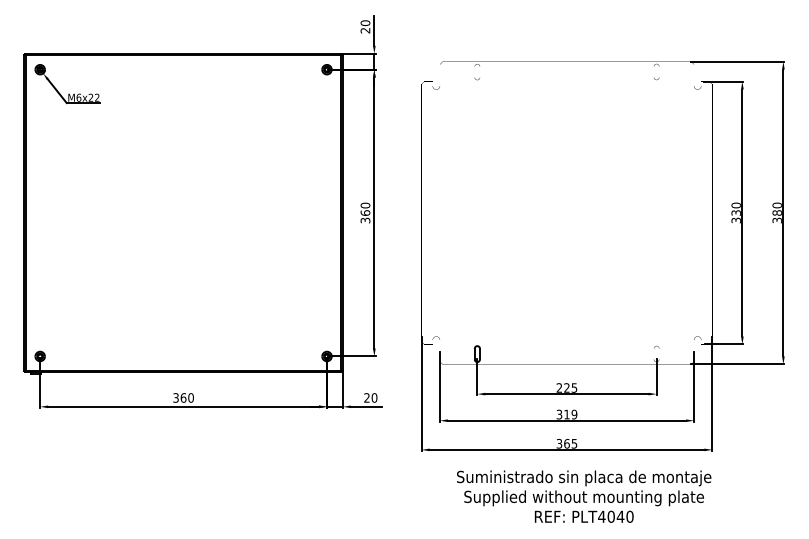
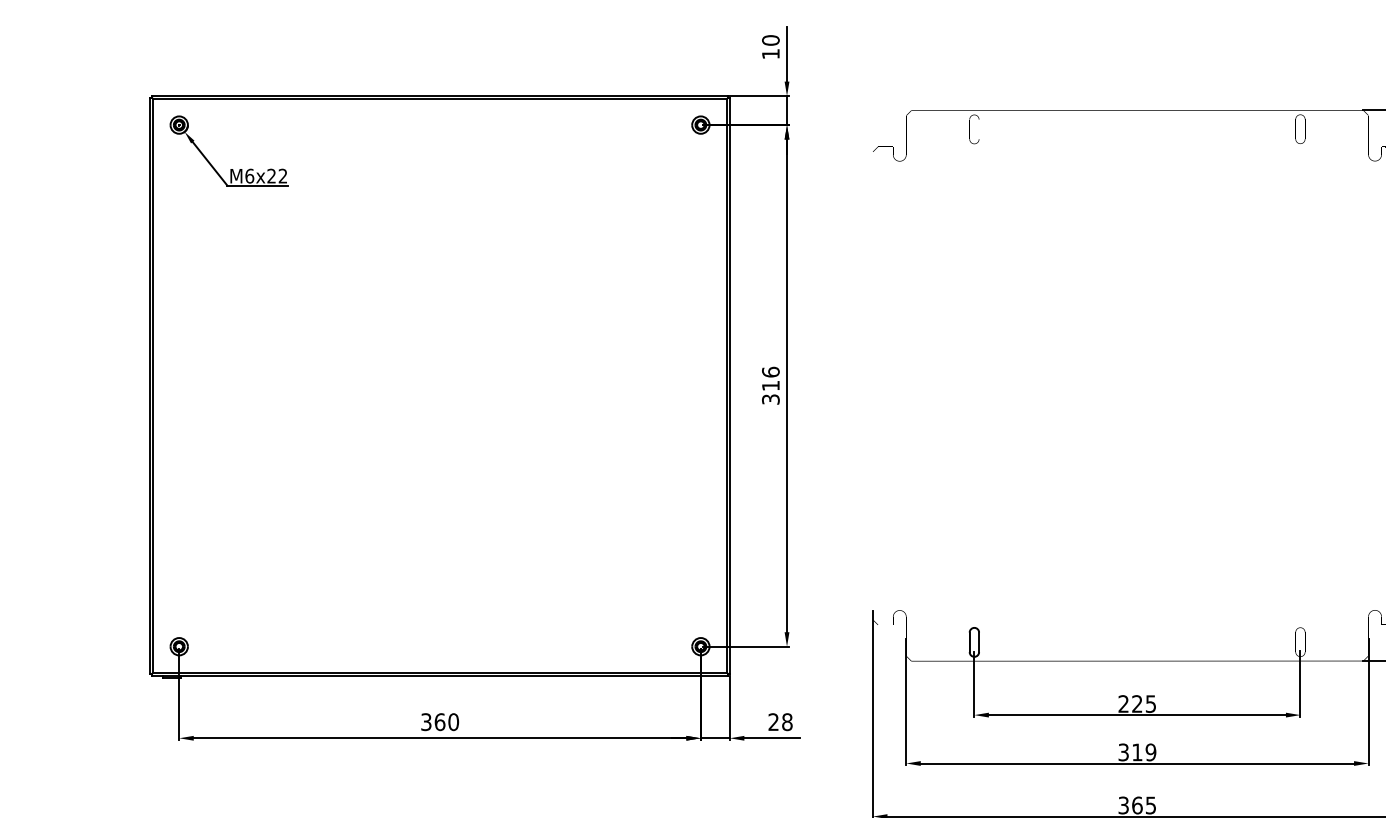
text: (365, 30) -> (770, 53), 20 -> 10
text: (365, 208) -> (770, 377), 360 -> 316
text: (374, 397) -> (787, 721), 20 -> 28

